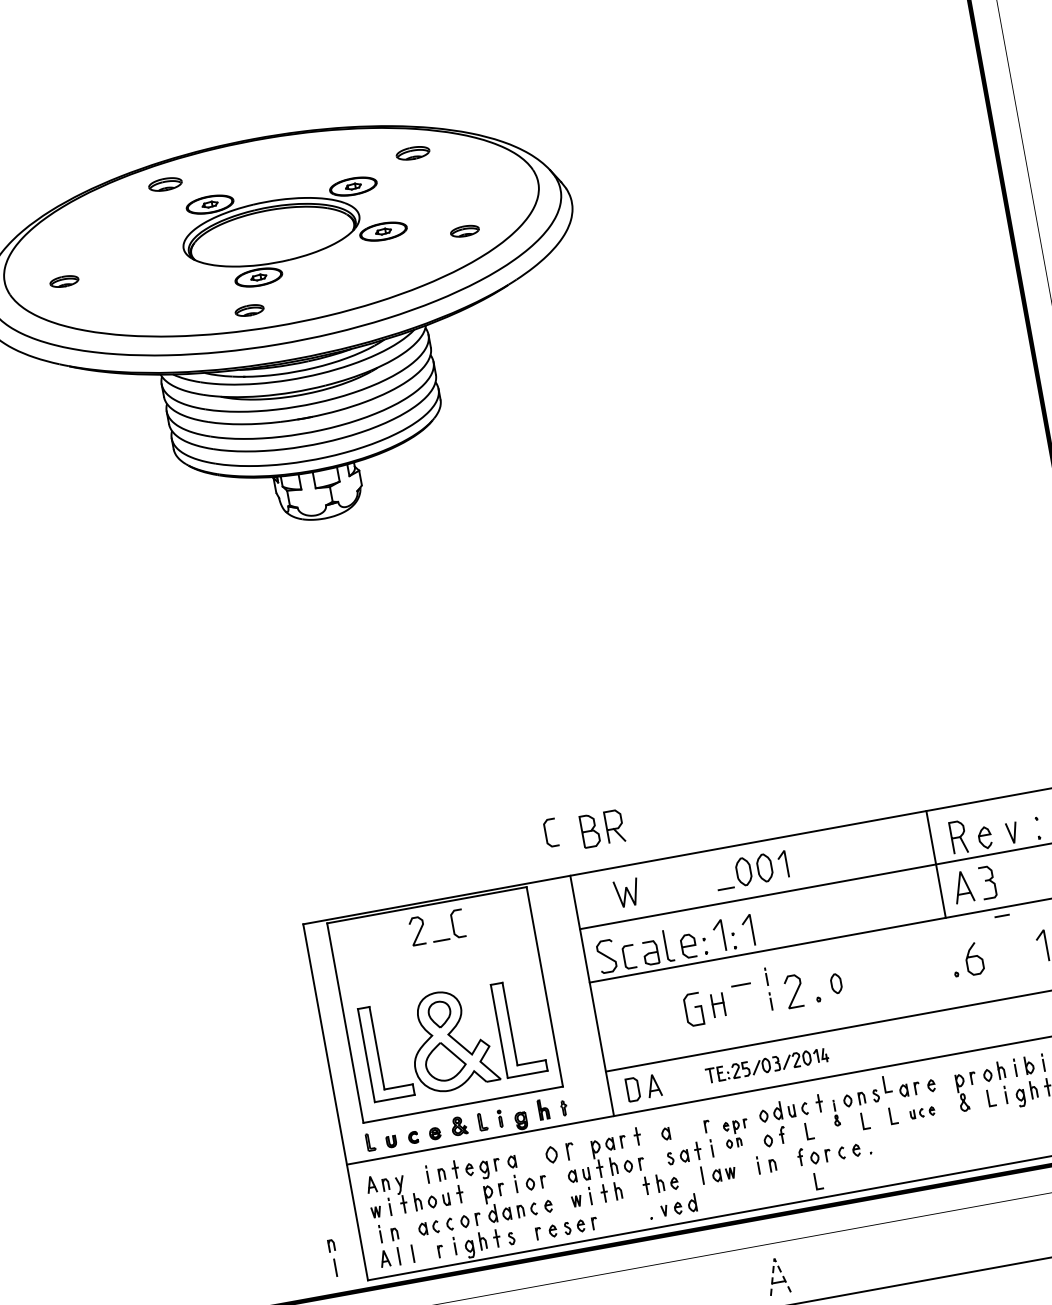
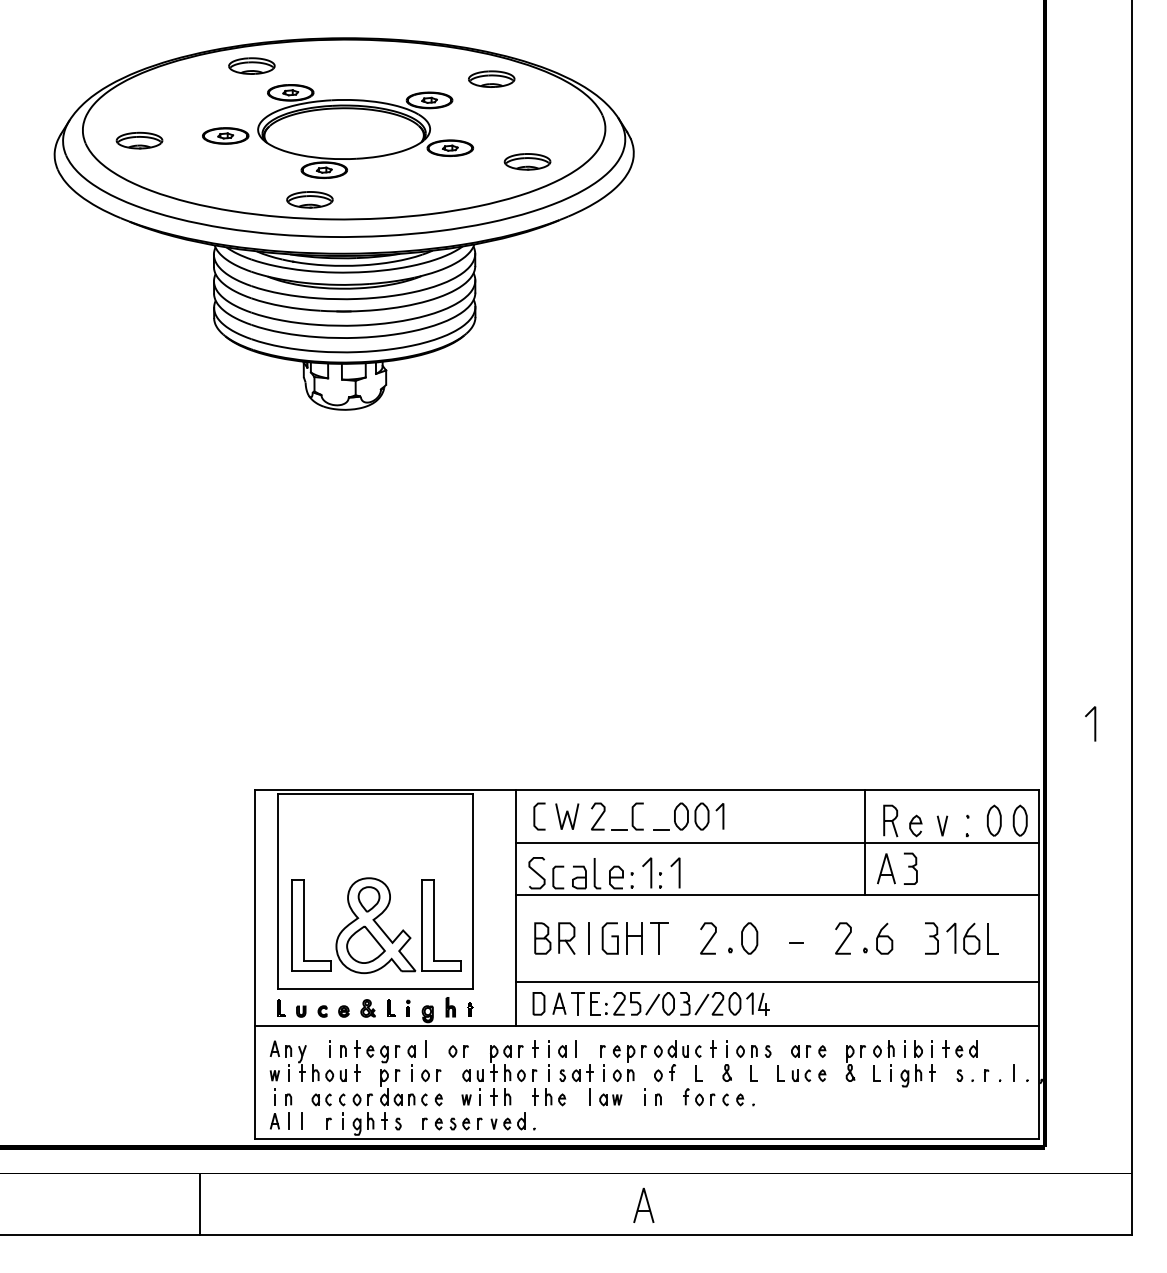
part: (412, 152) -> (491, 78), size x1.43
part: (164, 184) -> (251, 65), size x1.43
part: (464, 230) -> (527, 161), size x1.67
part: (151, 260) -> (225, 135), added
part: (64, 281) -> (139, 140), size x1.67
part: (249, 310) -> (309, 199), size x1.67
part: (602, 828) -> (554, 938), moved
curve: (546, 833) -> (535, 816), moved
line: (1002, 915) -> (796, 942), moved
part: (424, 924) -> (605, 811), moved
part: (1022, 949) -> (931, 938), added
curve: (933, 967) -> (844, 939), added
part: (836, 983) -> (749, 938), size x1.67
line: (767, 985) -> (548, 1057), moved
line: (744, 1000) -> (659, 938), added
part: (718, 1005) -> (634, 938), size x1.43
line: (671, 1013) -> (588, 938), added
part: (767, 1064) -> (670, 1003), size x1.67
line: (885, 1084) -> (778, 1042), removed
part: (835, 1112) -> (726, 1060), size x1.67
part: (922, 1112) -> (809, 1075), size x1.43
line: (678, 1128) -> (575, 1048), added
part: (736, 1133) -> (629, 1063), size x1.43
part: (559, 1153) -> (458, 1051), size x0.71
line: (525, 1156) -> (425, 1048), added
line: (816, 1181) -> (696, 1122), removed
part: (677, 1205) -> (507, 1121), moved
part: (333, 1257) -> (226, 1111), removed
line: (774, 1258) -> (643, 1188), dashed -> solid

